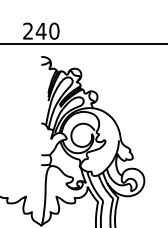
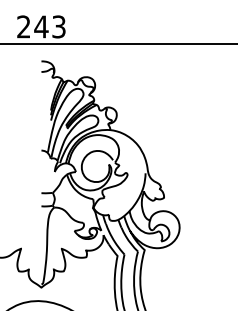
text: (53, 30) -> (58, 26), 240 -> 243

